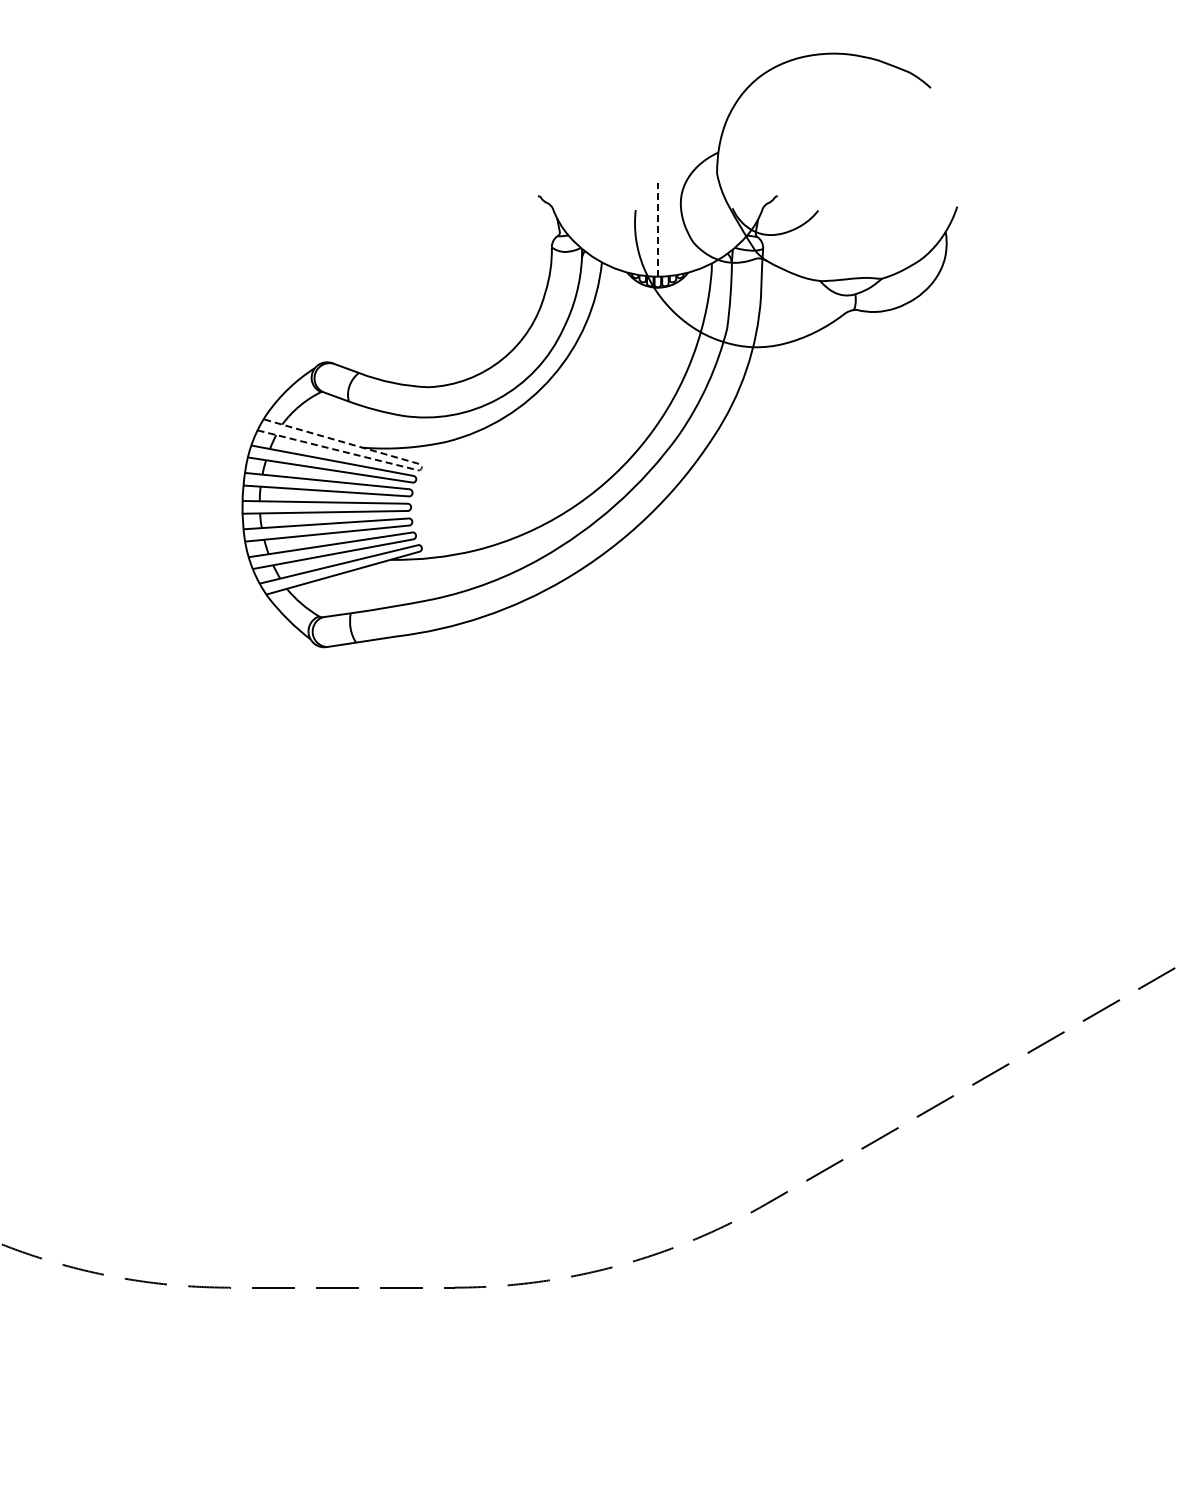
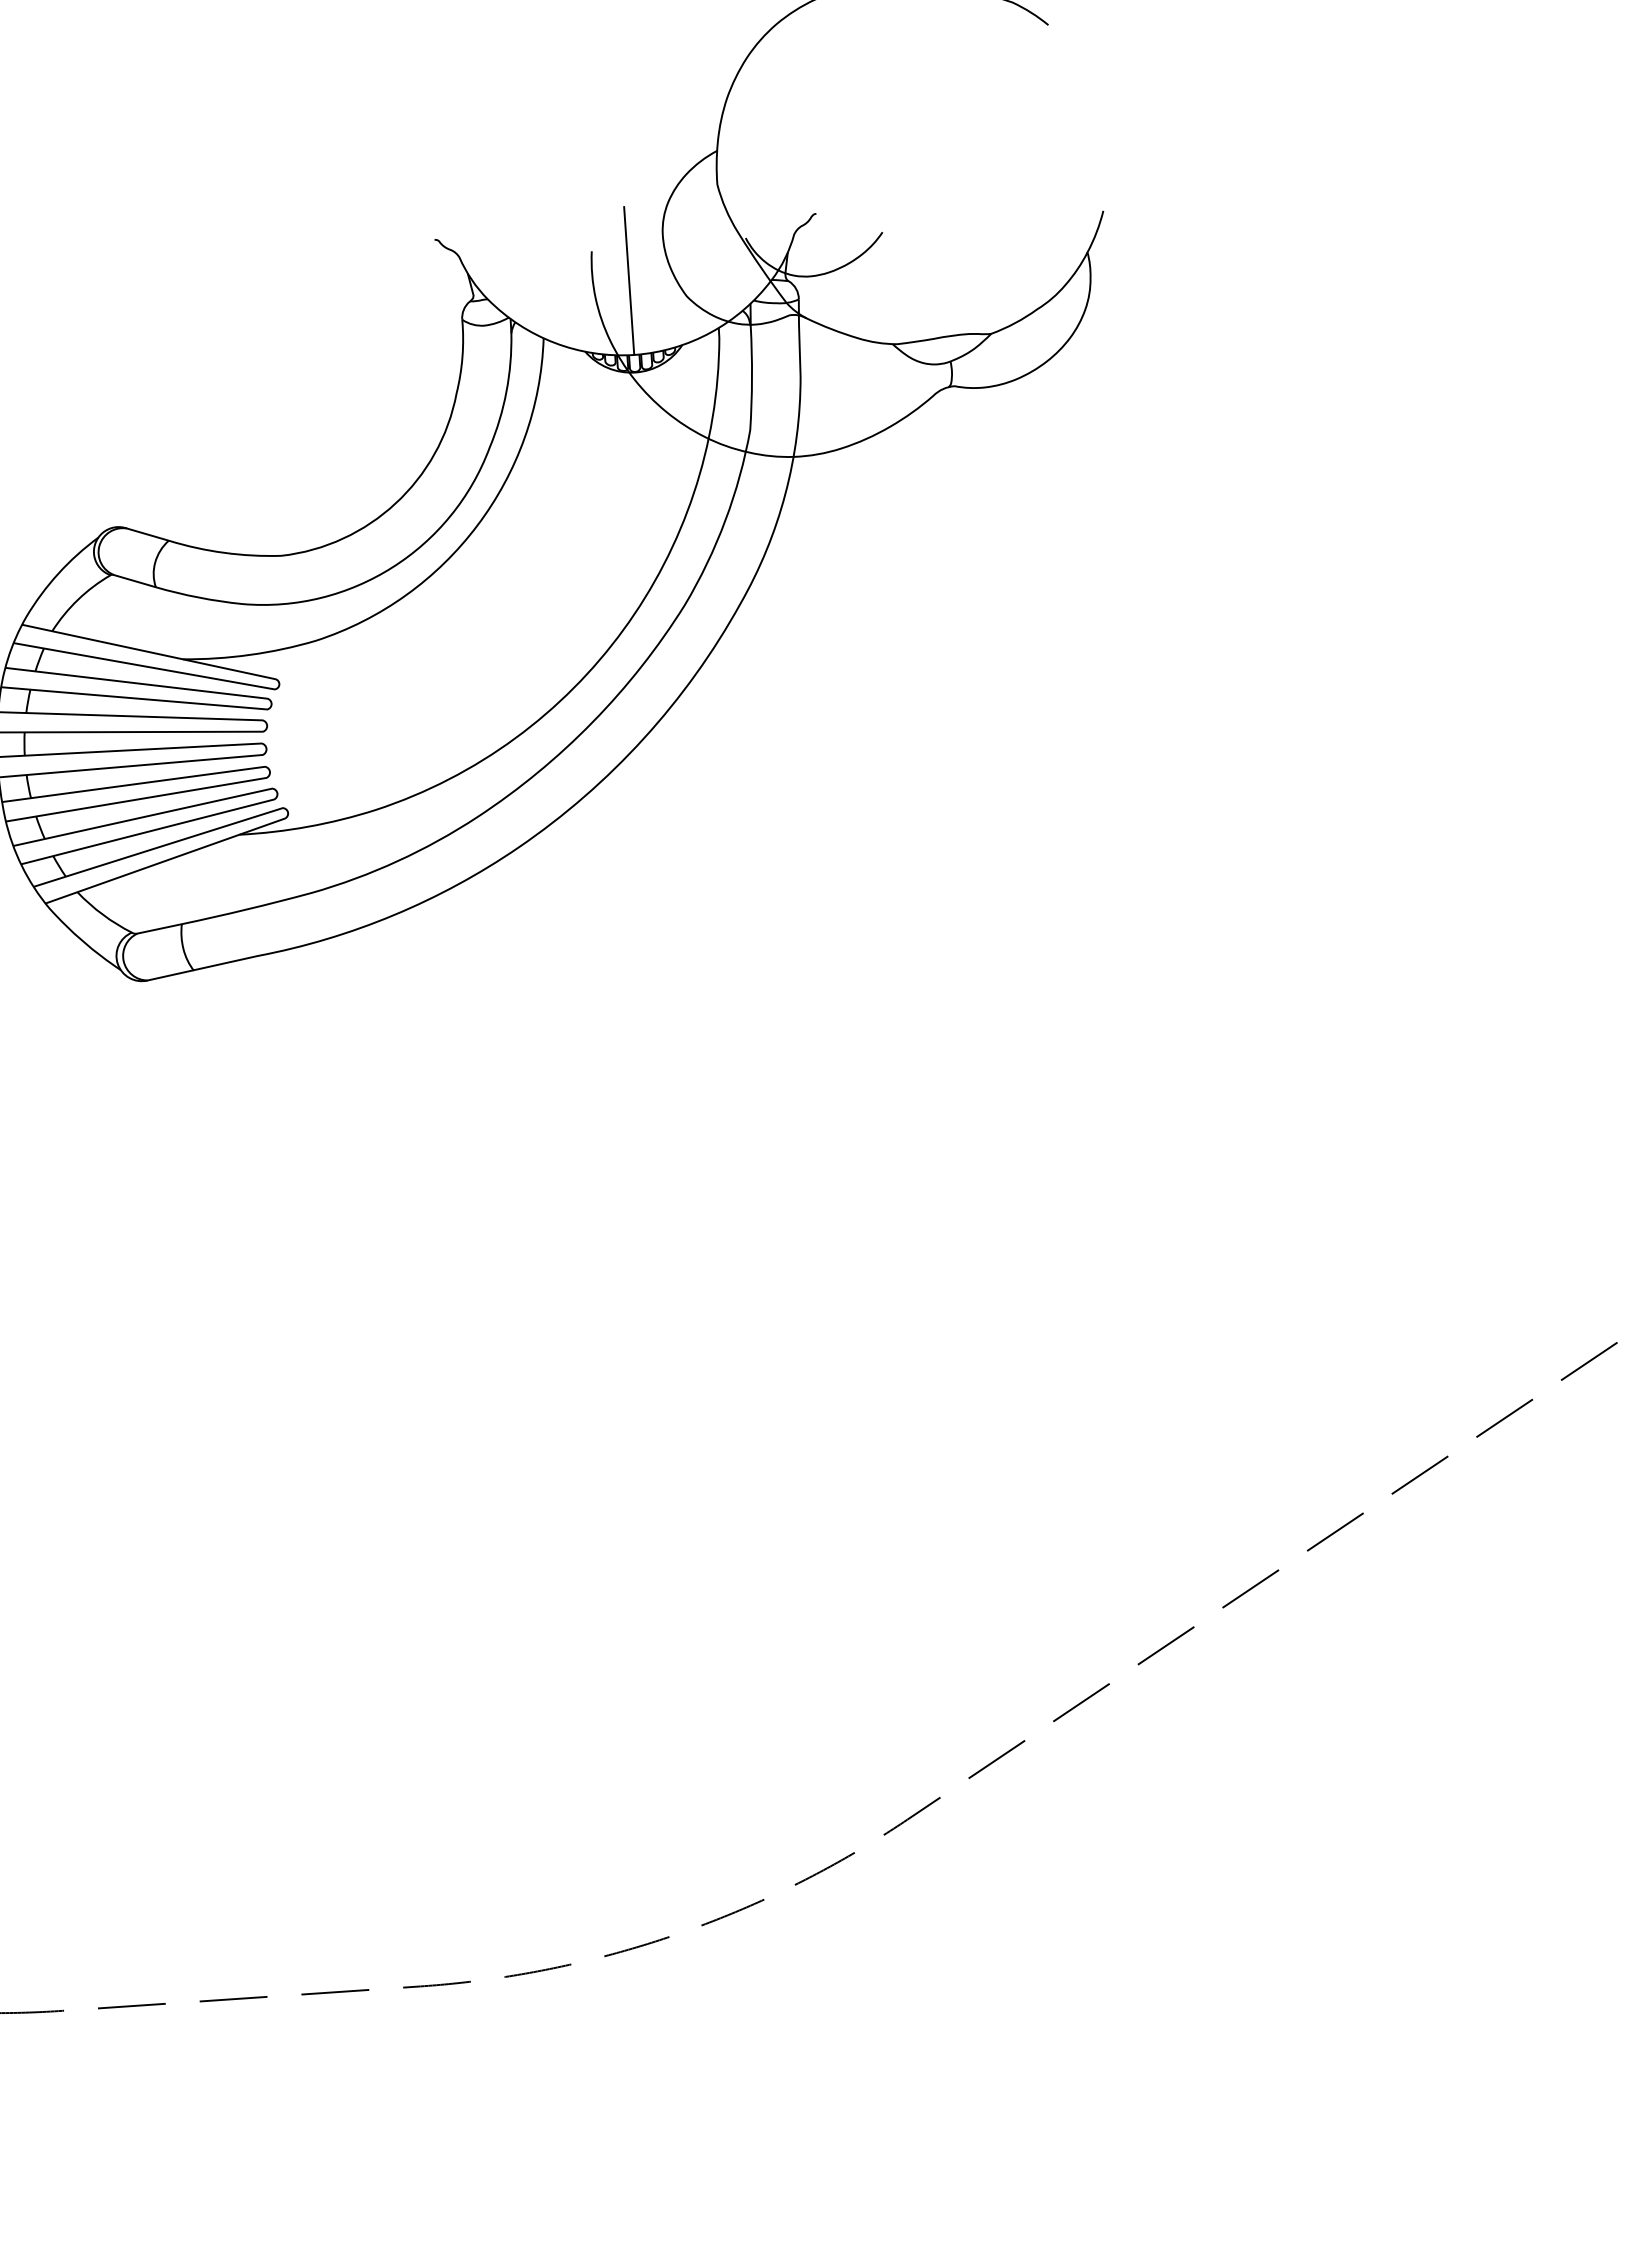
line: (657, 229) -> (628, 279), dashed -> solid
line: (421, 468) -> (278, 685), dashed -> solid

